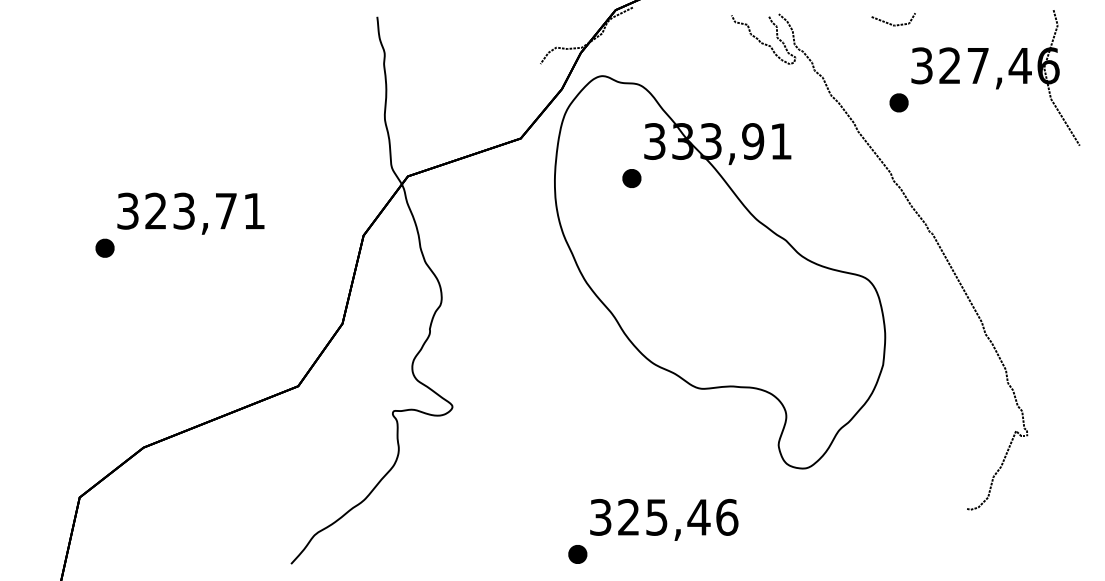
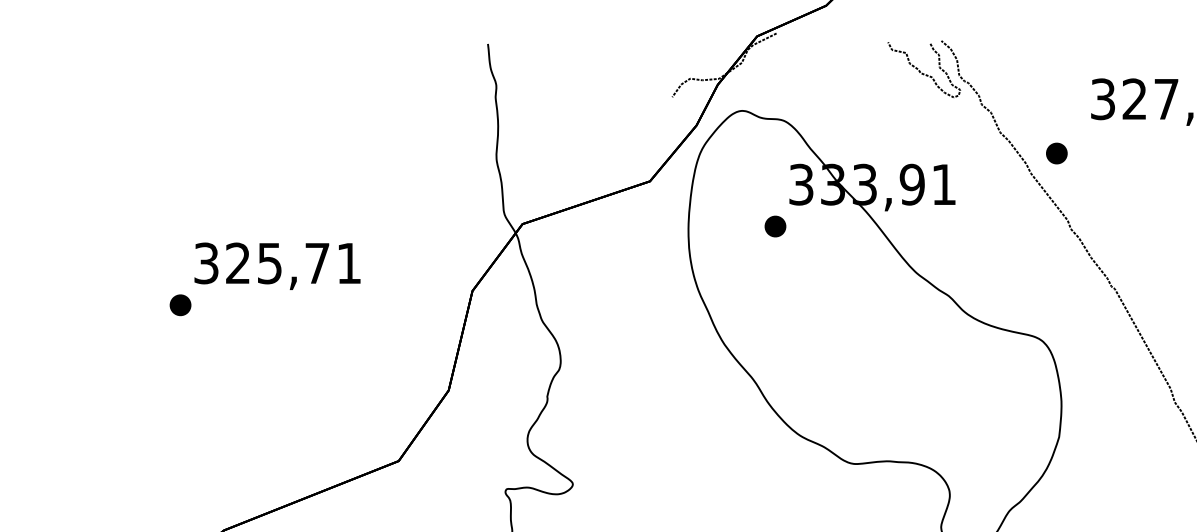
line: (891, 23) -> (1068, 51), removed
part: (898, 102) -> (1056, 153), moved
text: (184, 210) -> (270, 262), 323,71 -> 325,71

